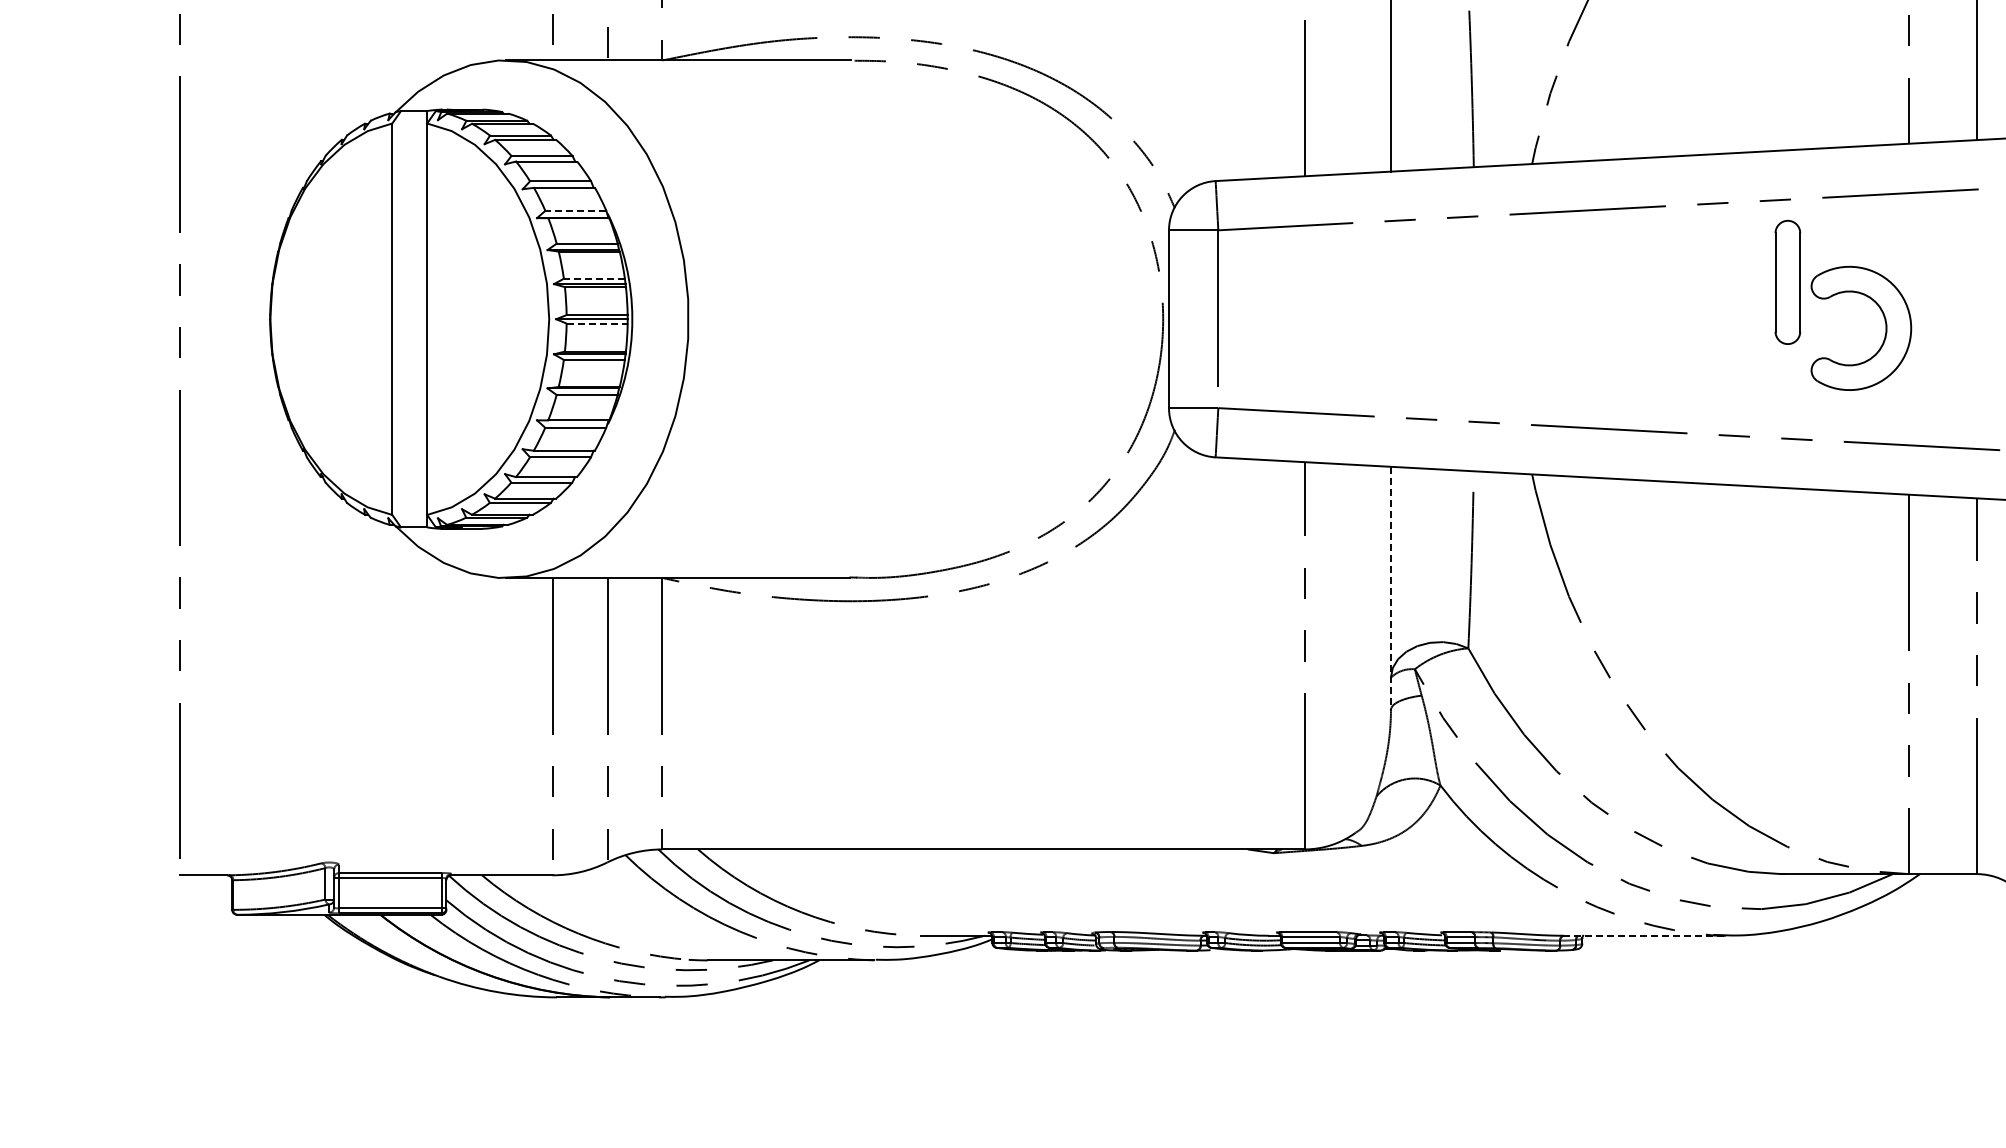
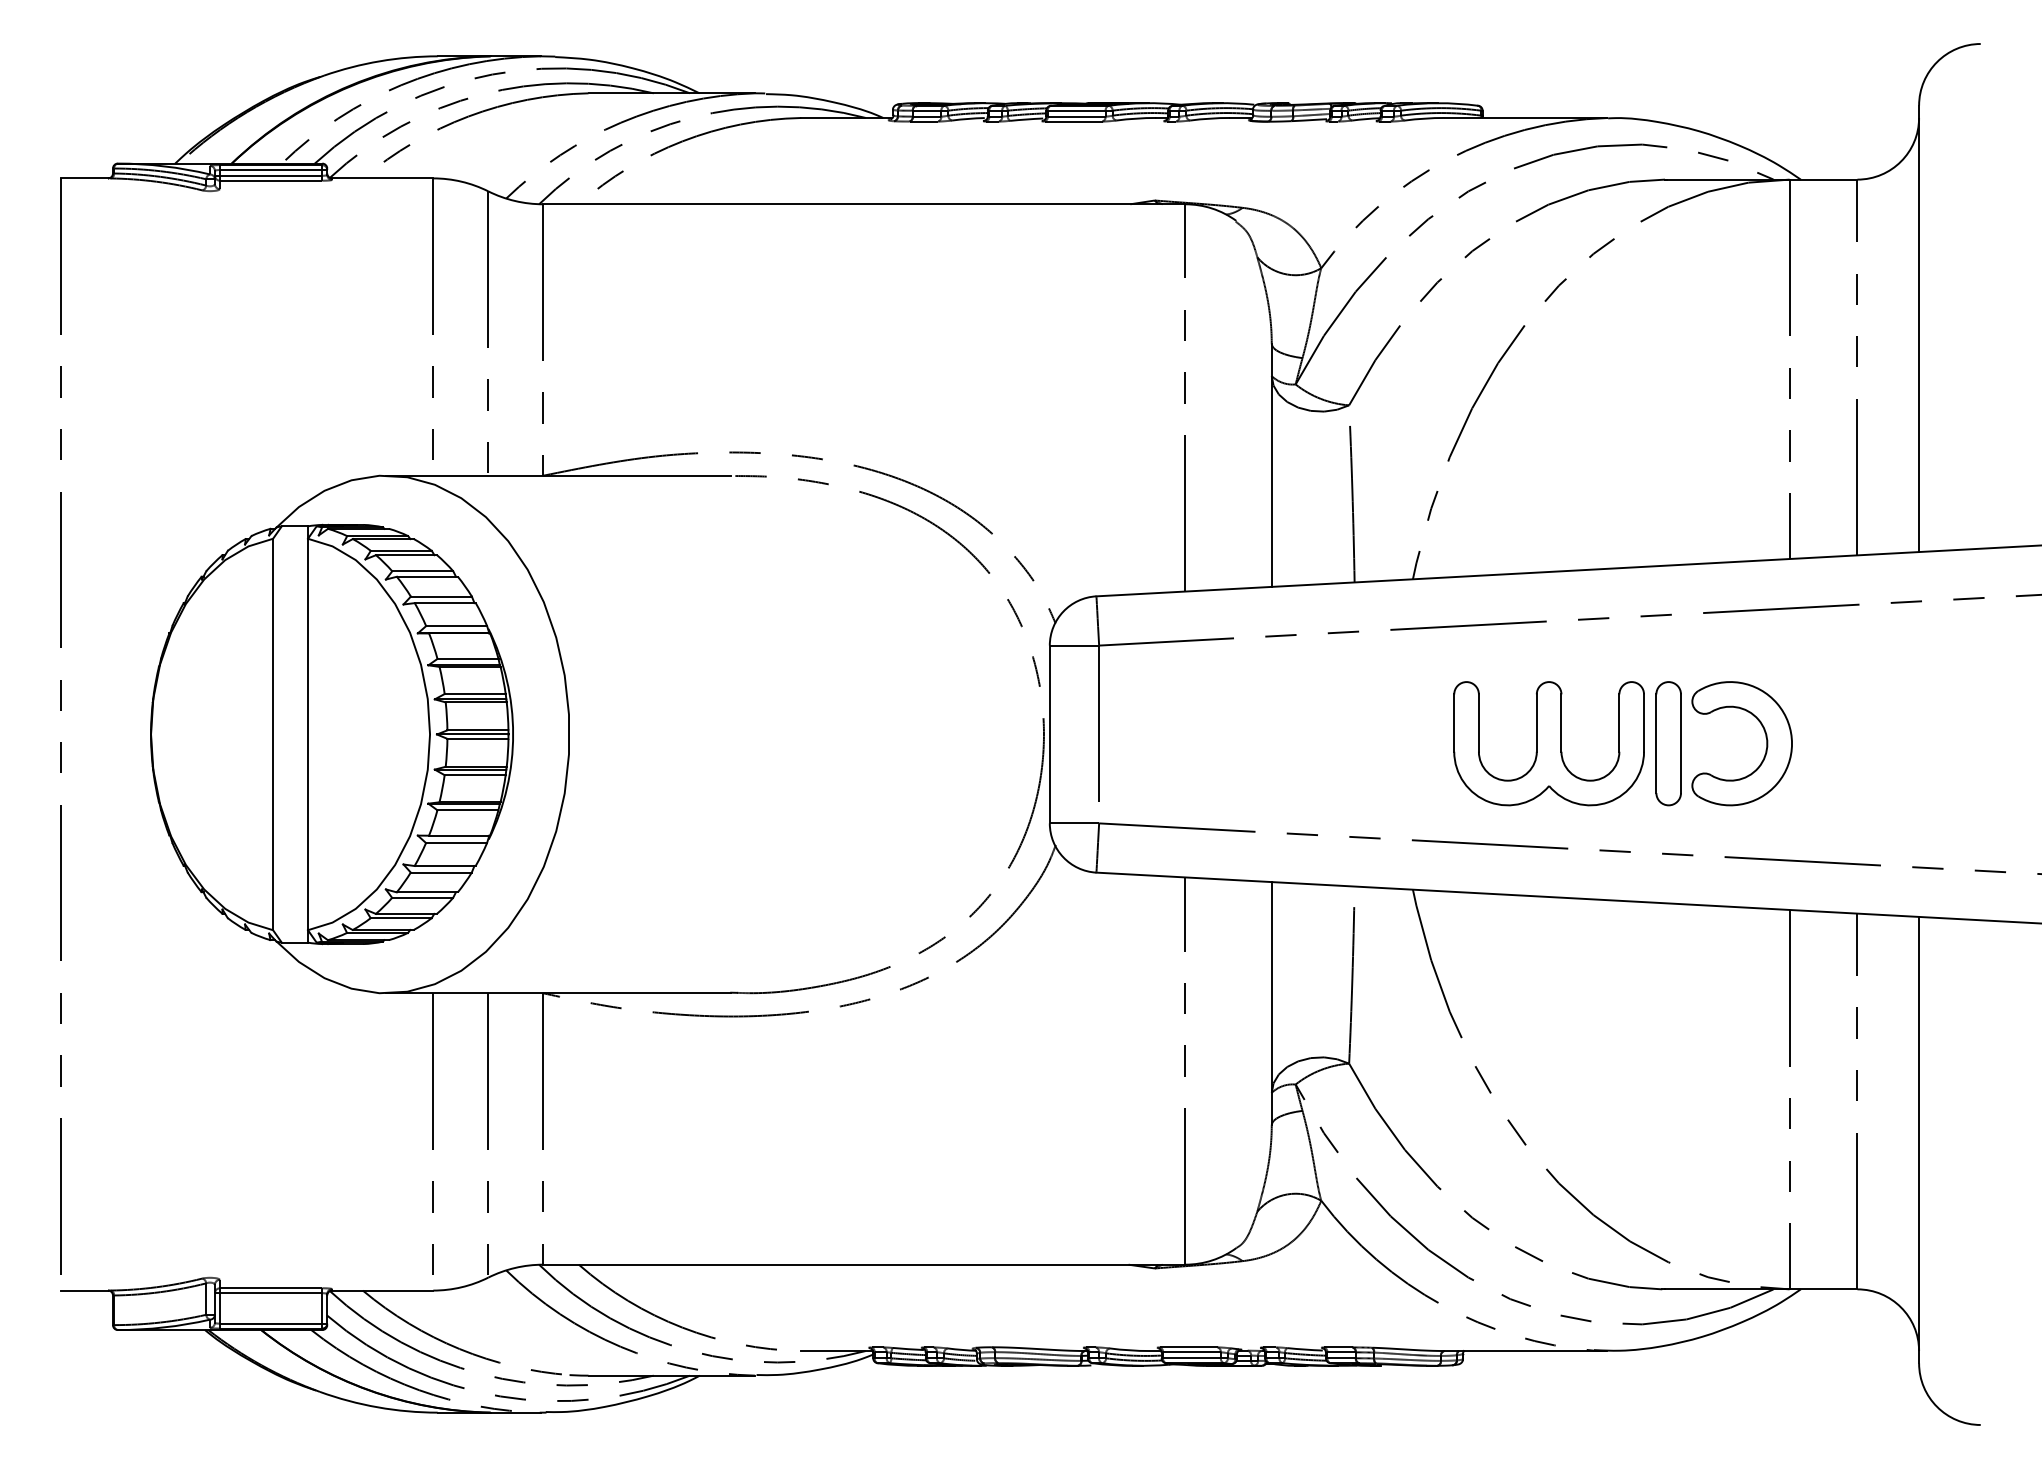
line: (575, 211) -> (456, 626), dashed -> solid
line: (594, 279) -> (475, 694), dashed -> solid
part: (1787, 282) -> (1668, 743), moved
line: (596, 323) -> (477, 738), dashed -> solid
part: (1667, 328) -> (1548, 743), added
line: (1390, 588) -> (1271, 1003), dashed -> solid
line: (1644, 936) -> (1525, 1351), dashed -> solid

